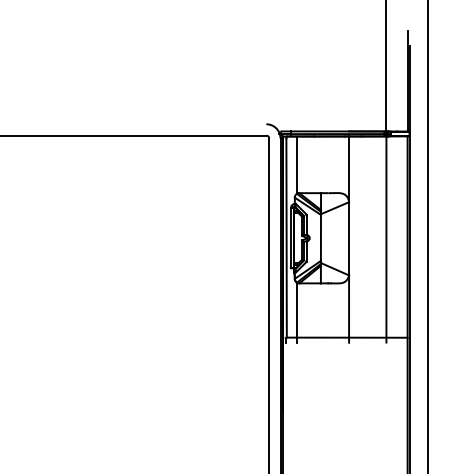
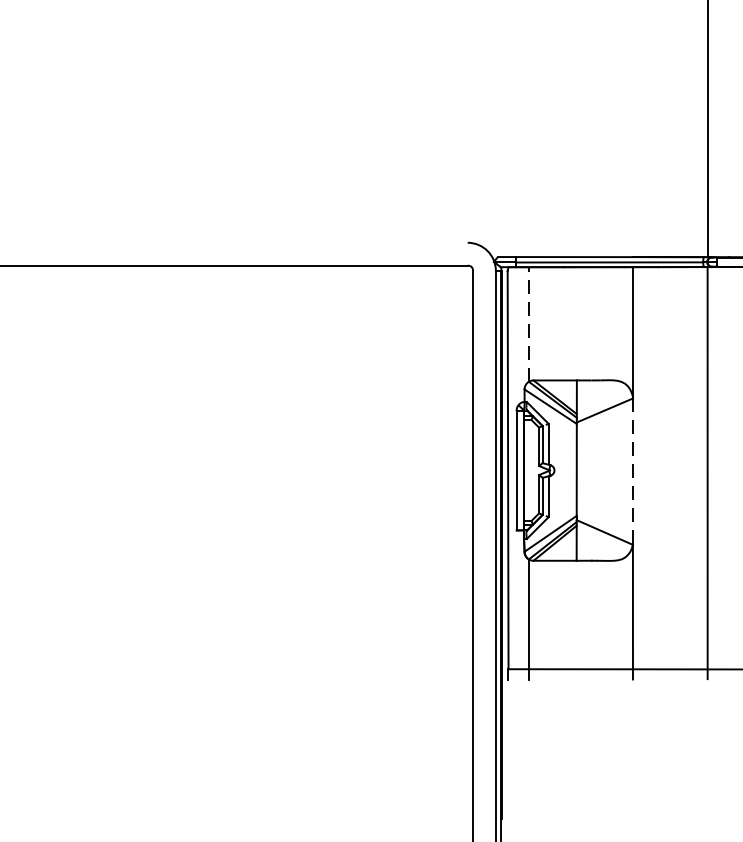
line: (297, 165) -> (529, 325), solid -> dashed
line: (349, 238) -> (633, 471), solid -> dashed

